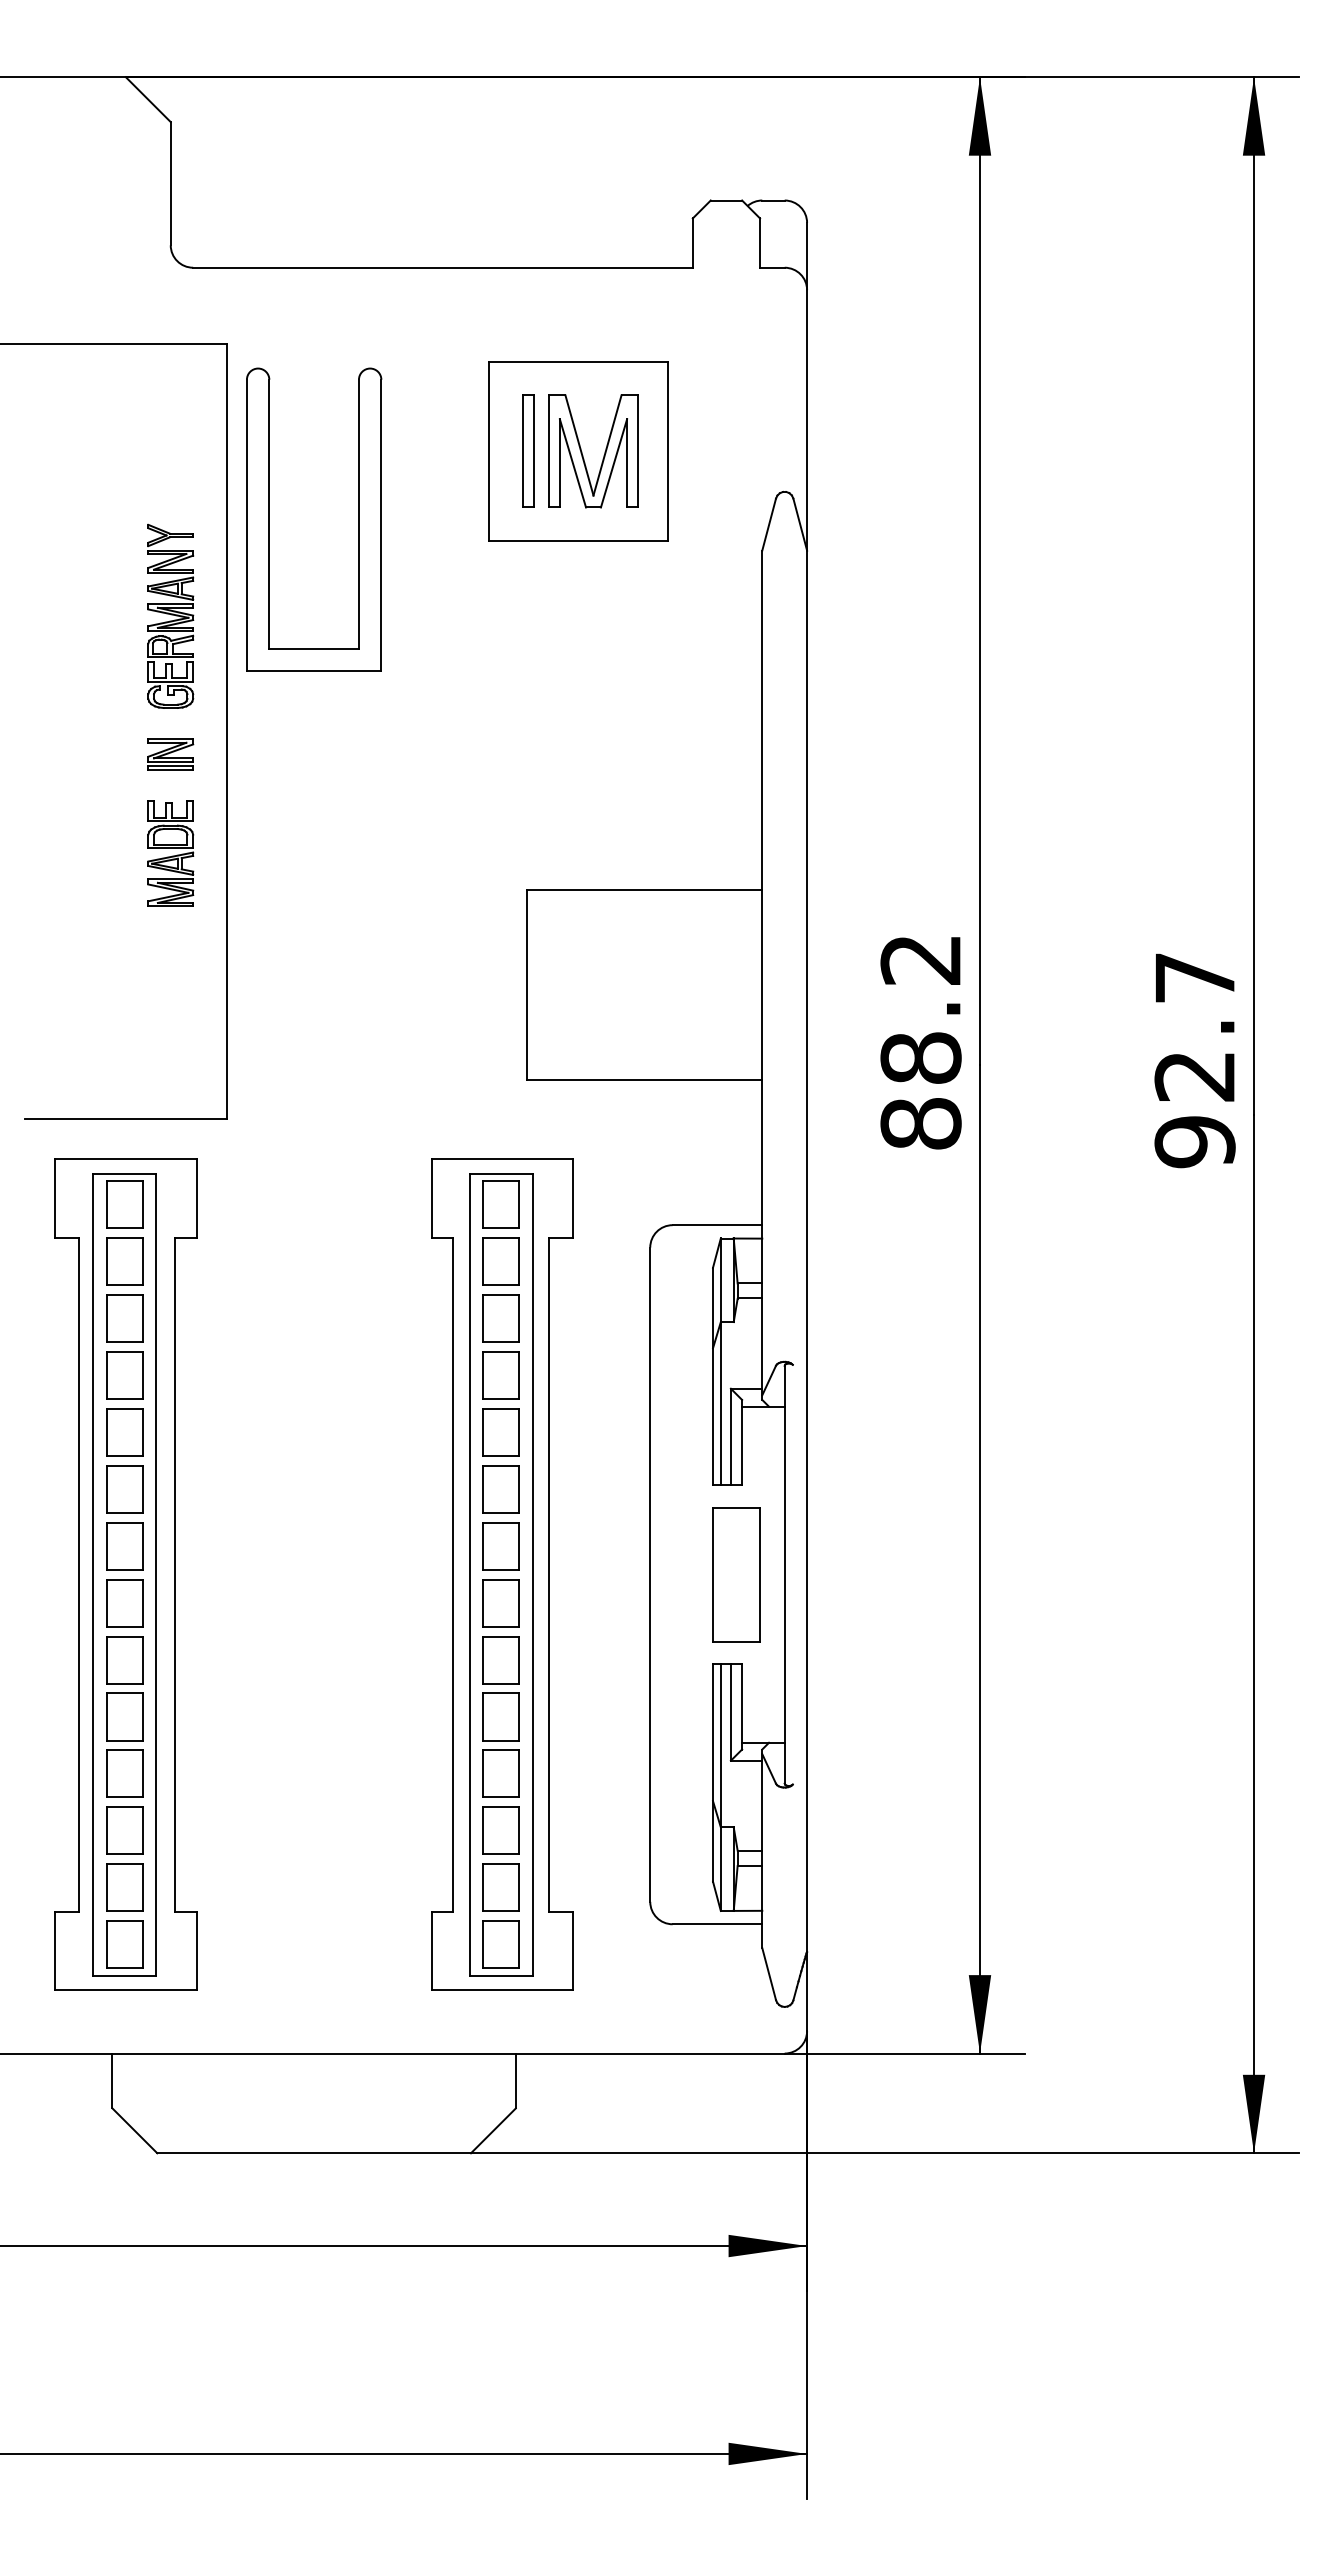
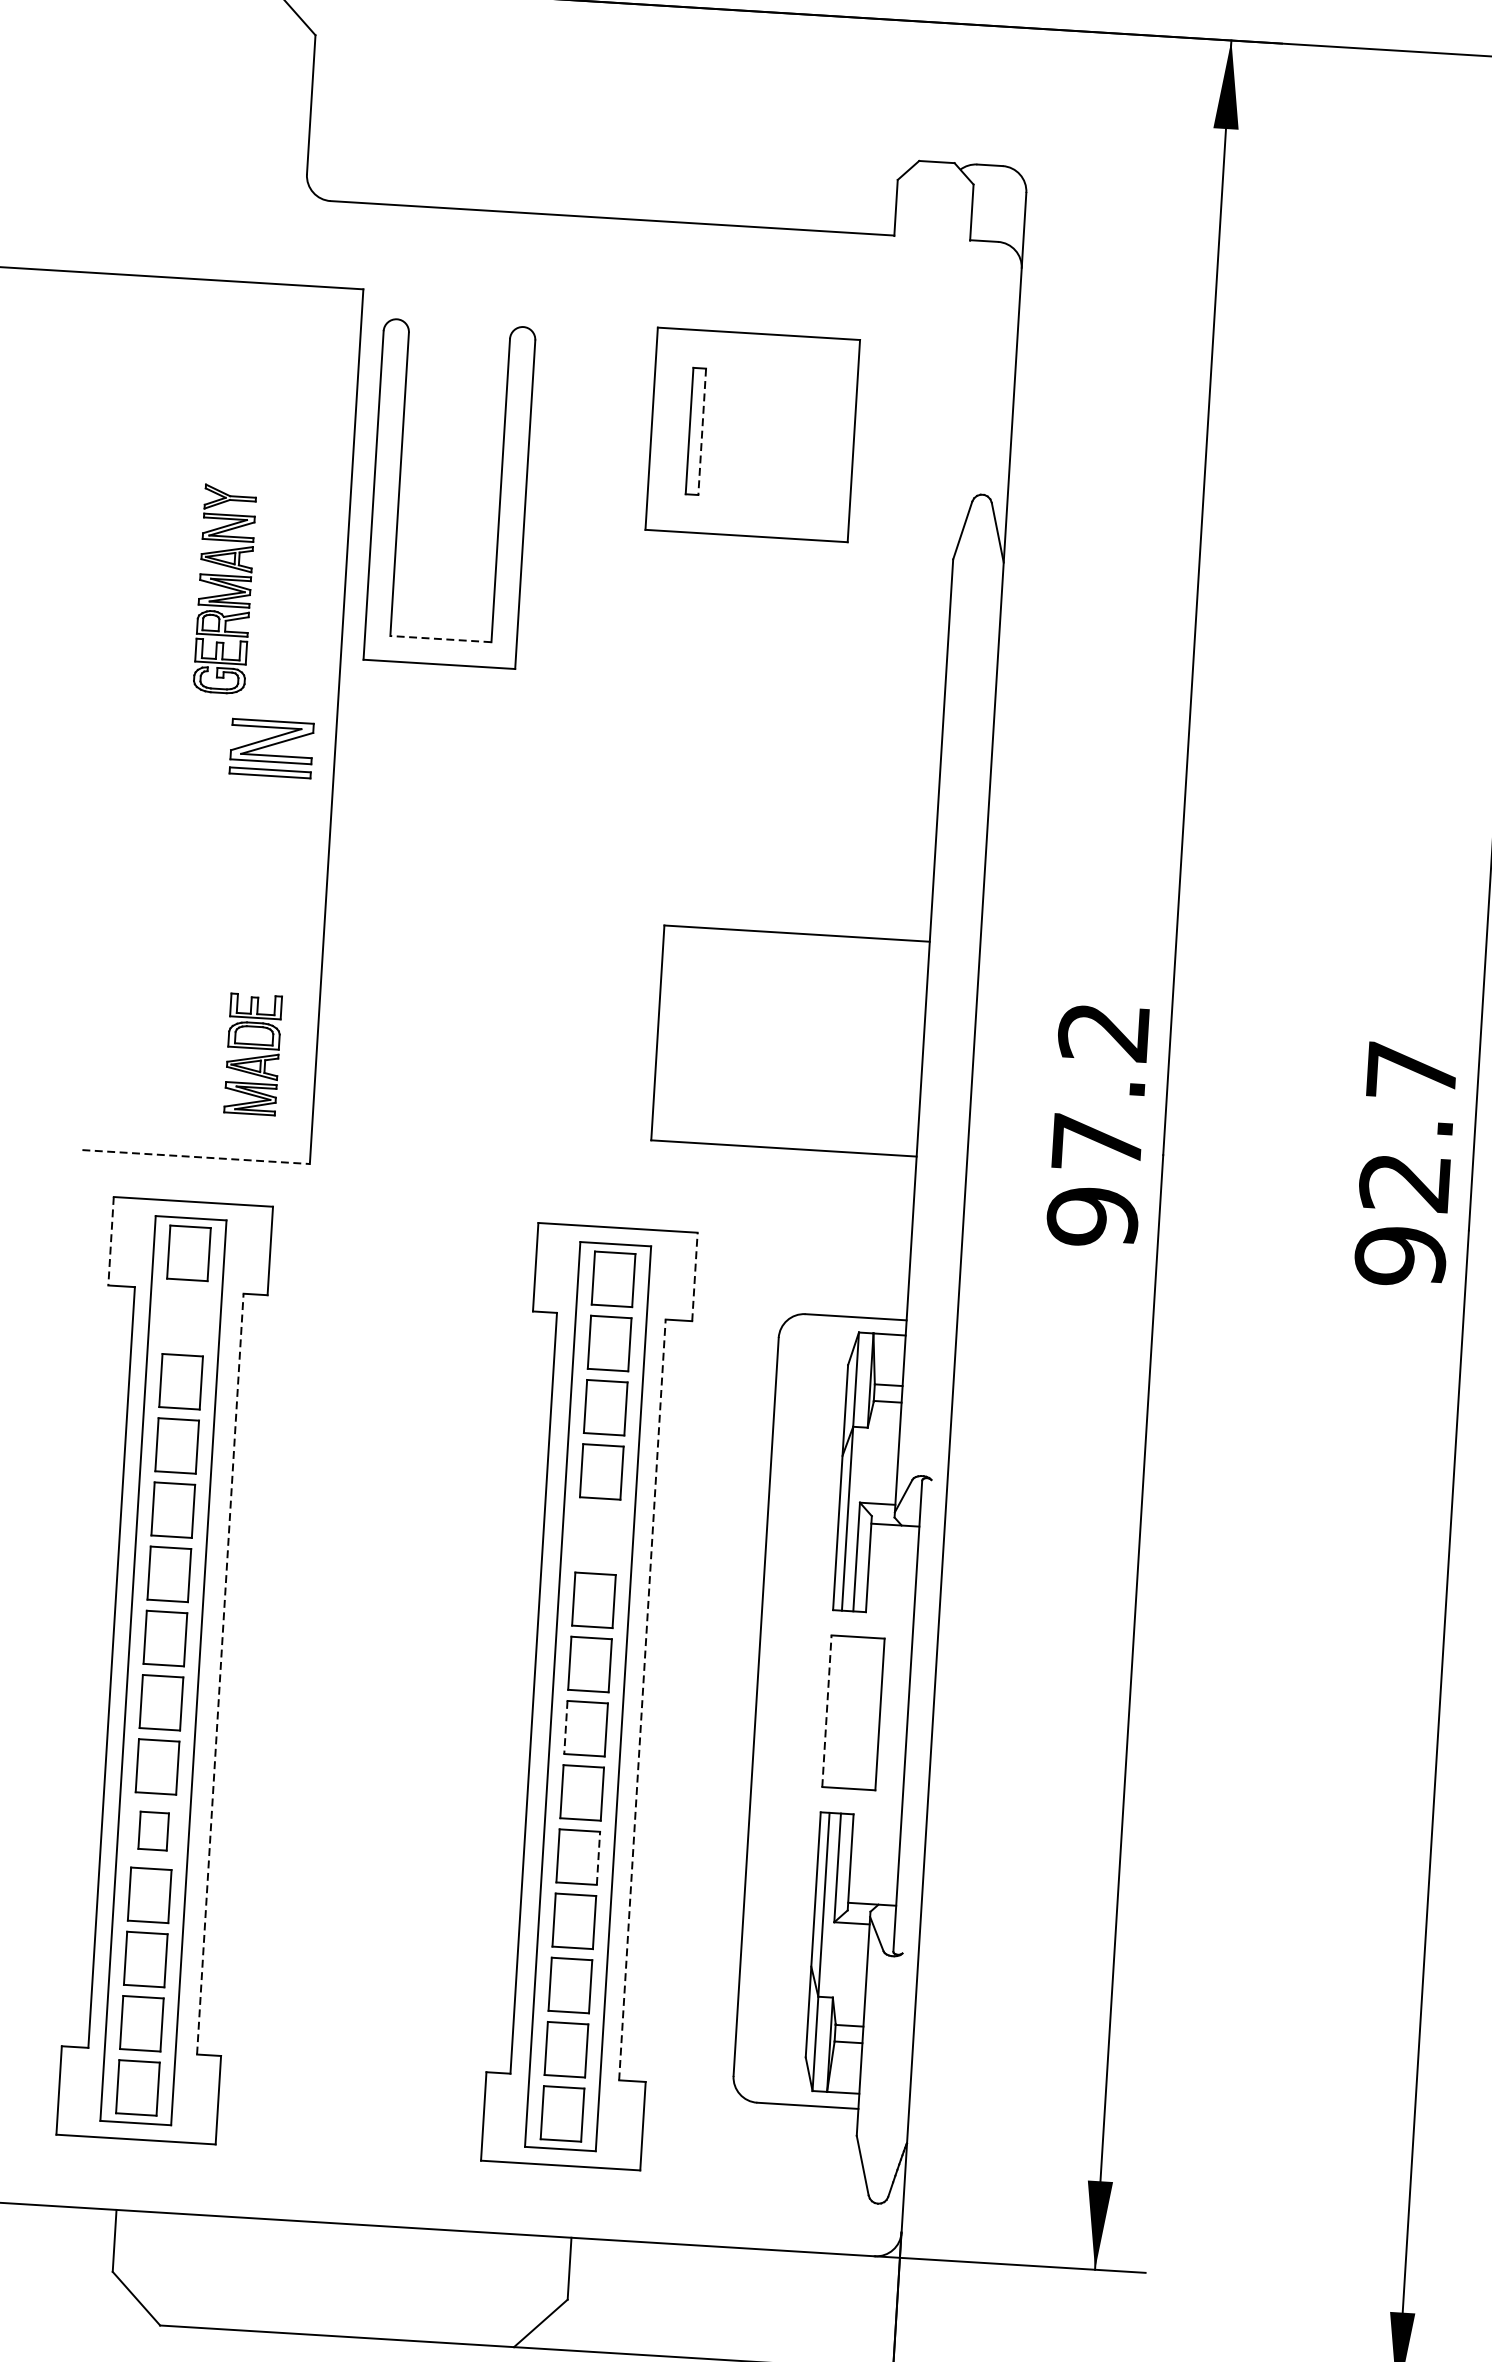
line: (533, 451) -> (701, 431), solid -> dashed
part: (583, 455) -> (758, 439), removed
part: (170, 615) -> (224, 588), moved
line: (314, 648) -> (441, 638), solid -> dashed
part: (170, 754) -> (271, 748), size x1.6
part: (170, 853) -> (252, 1054), moved
text: (920, 1090) -> (1094, 1179), 88.2 -> 97.2
line: (125, 1119) -> (195, 1157), solid -> dashed
line: (572, 1197) -> (694, 1276), solid -> dashed
line: (55, 1198) -> (111, 1241), solid -> dashed
part: (124, 1261) -> (184, 1317), removed
part: (500, 1432) -> (597, 1536), removed
line: (175, 1574) -> (220, 1673), solid -> dashed
line: (549, 1574) -> (642, 1699), solid -> dashed
line: (713, 1574) -> (827, 1711), solid -> dashed
line: (483, 1603) -> (566, 1727), solid -> dashed
part: (124, 1716) -> (153, 1830), size x0.7
line: (519, 1717) -> (598, 1858), solid -> dashed

